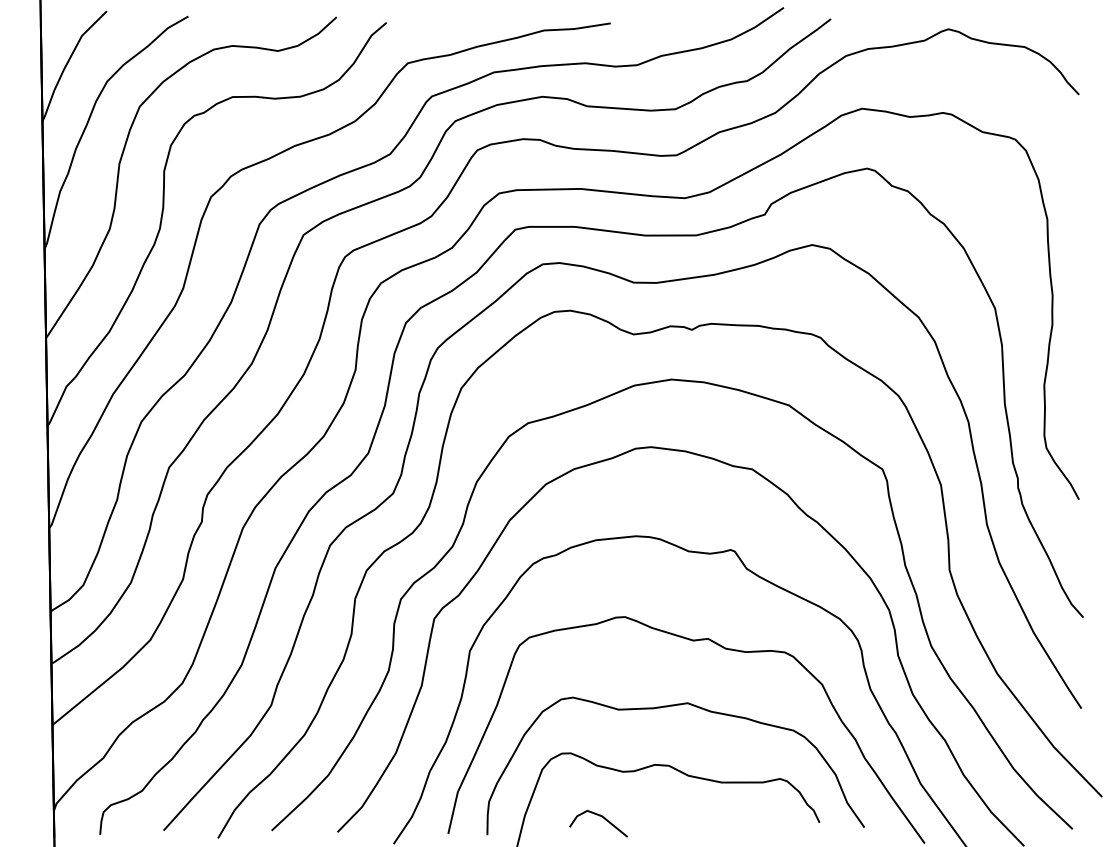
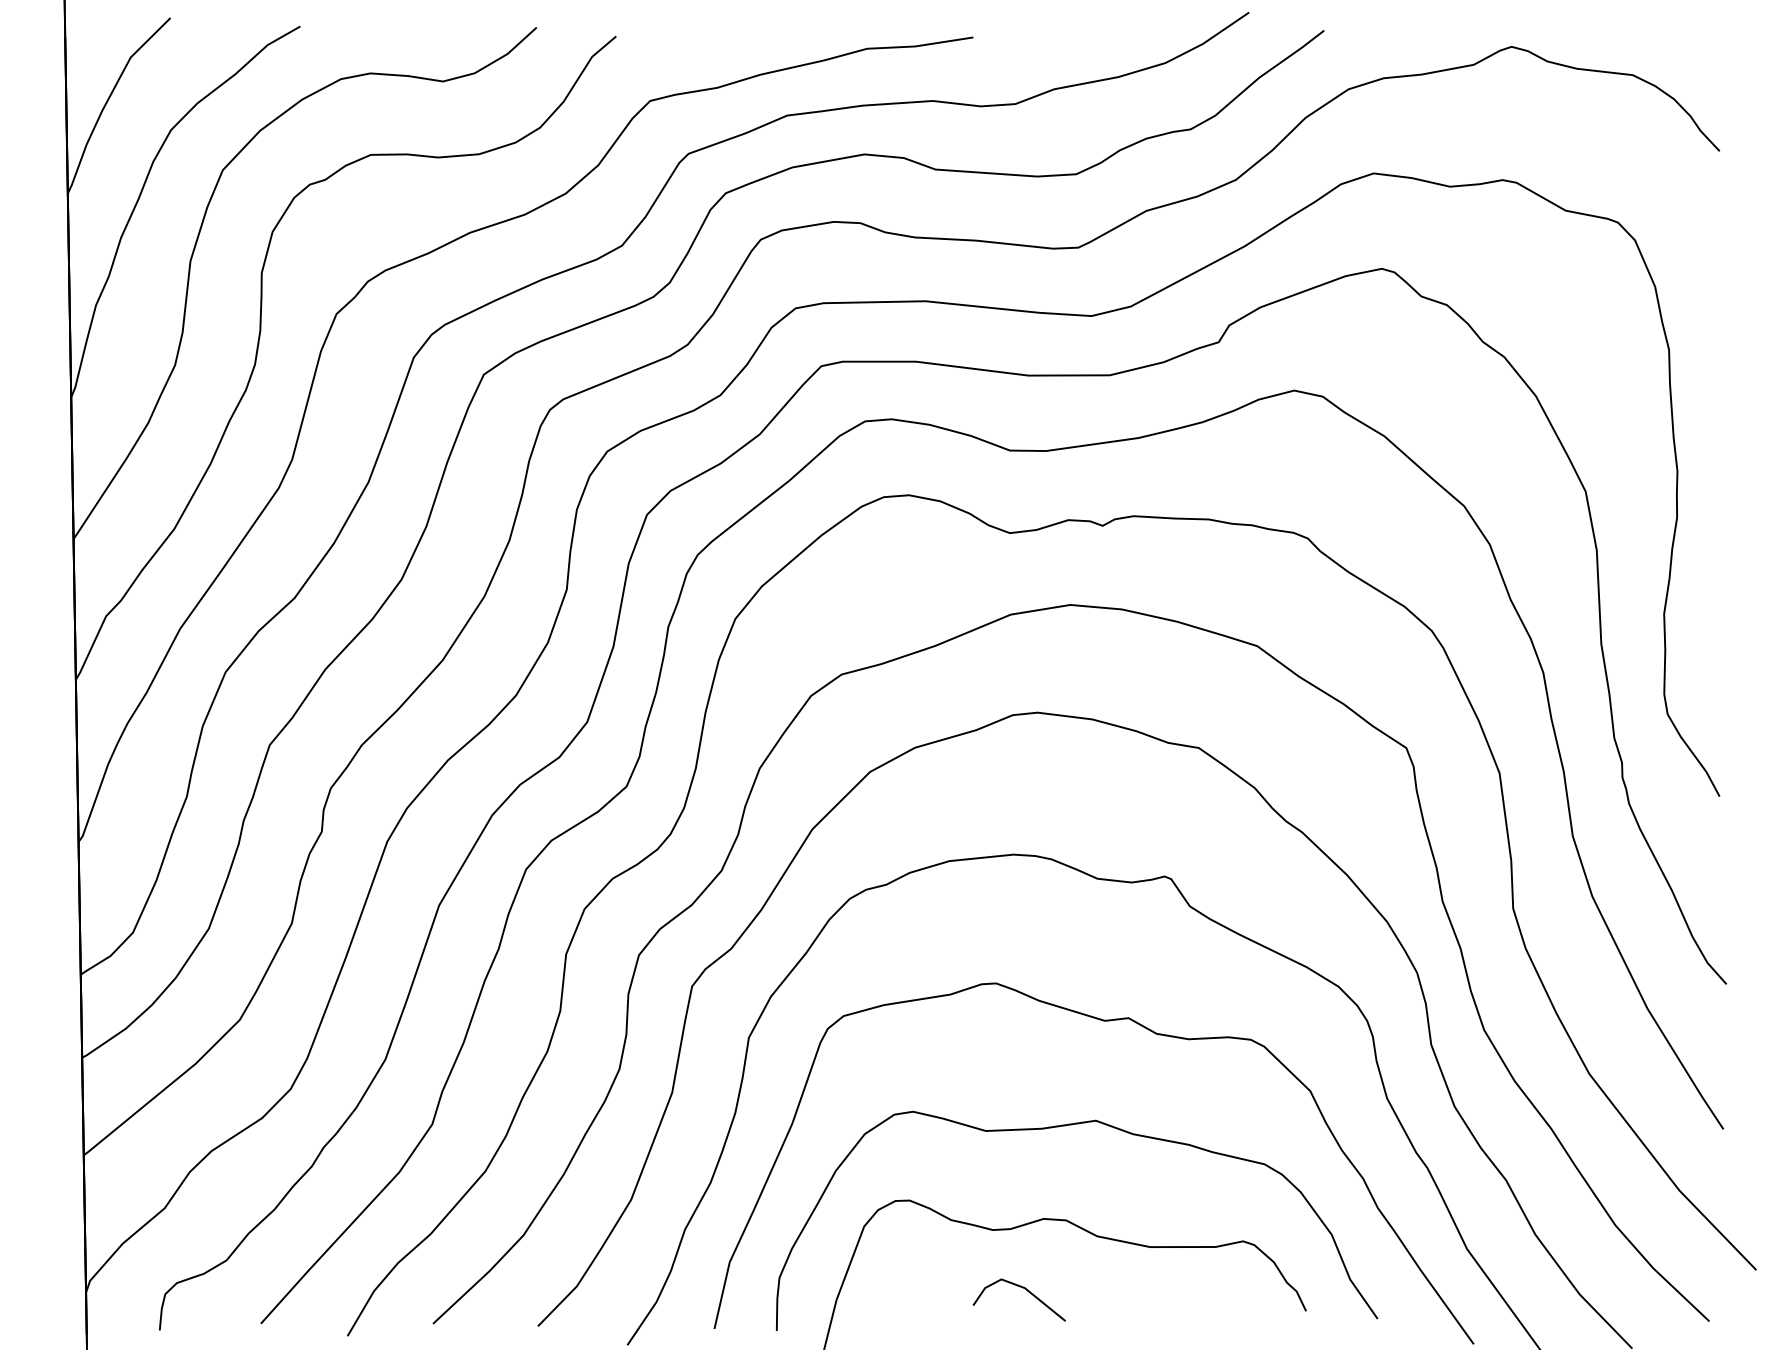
part: (601, 817) -> (1023, 1290), moved

